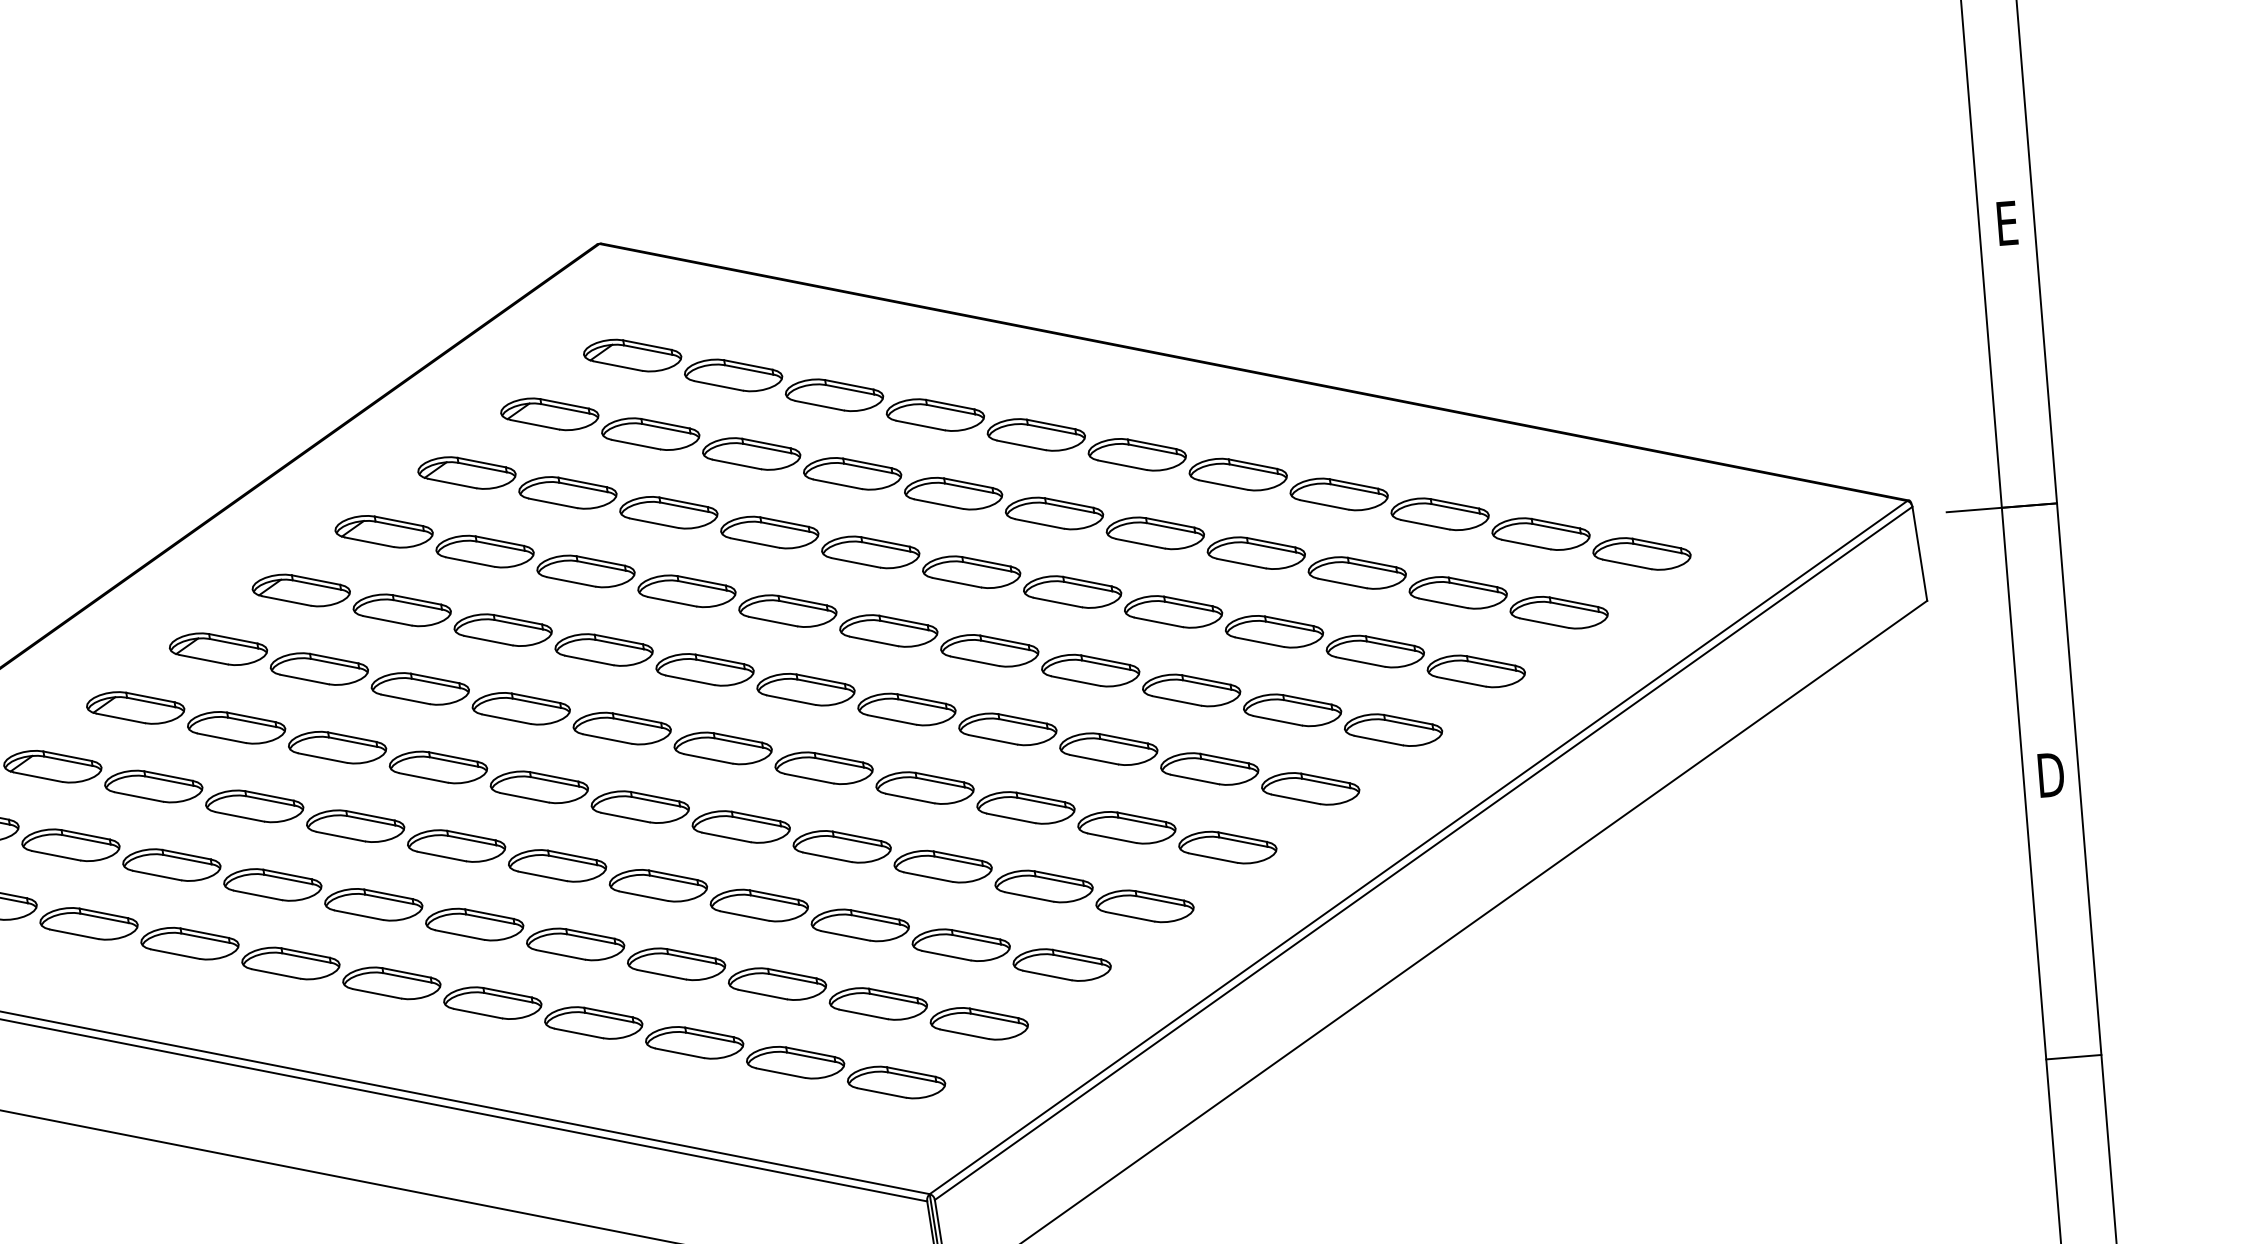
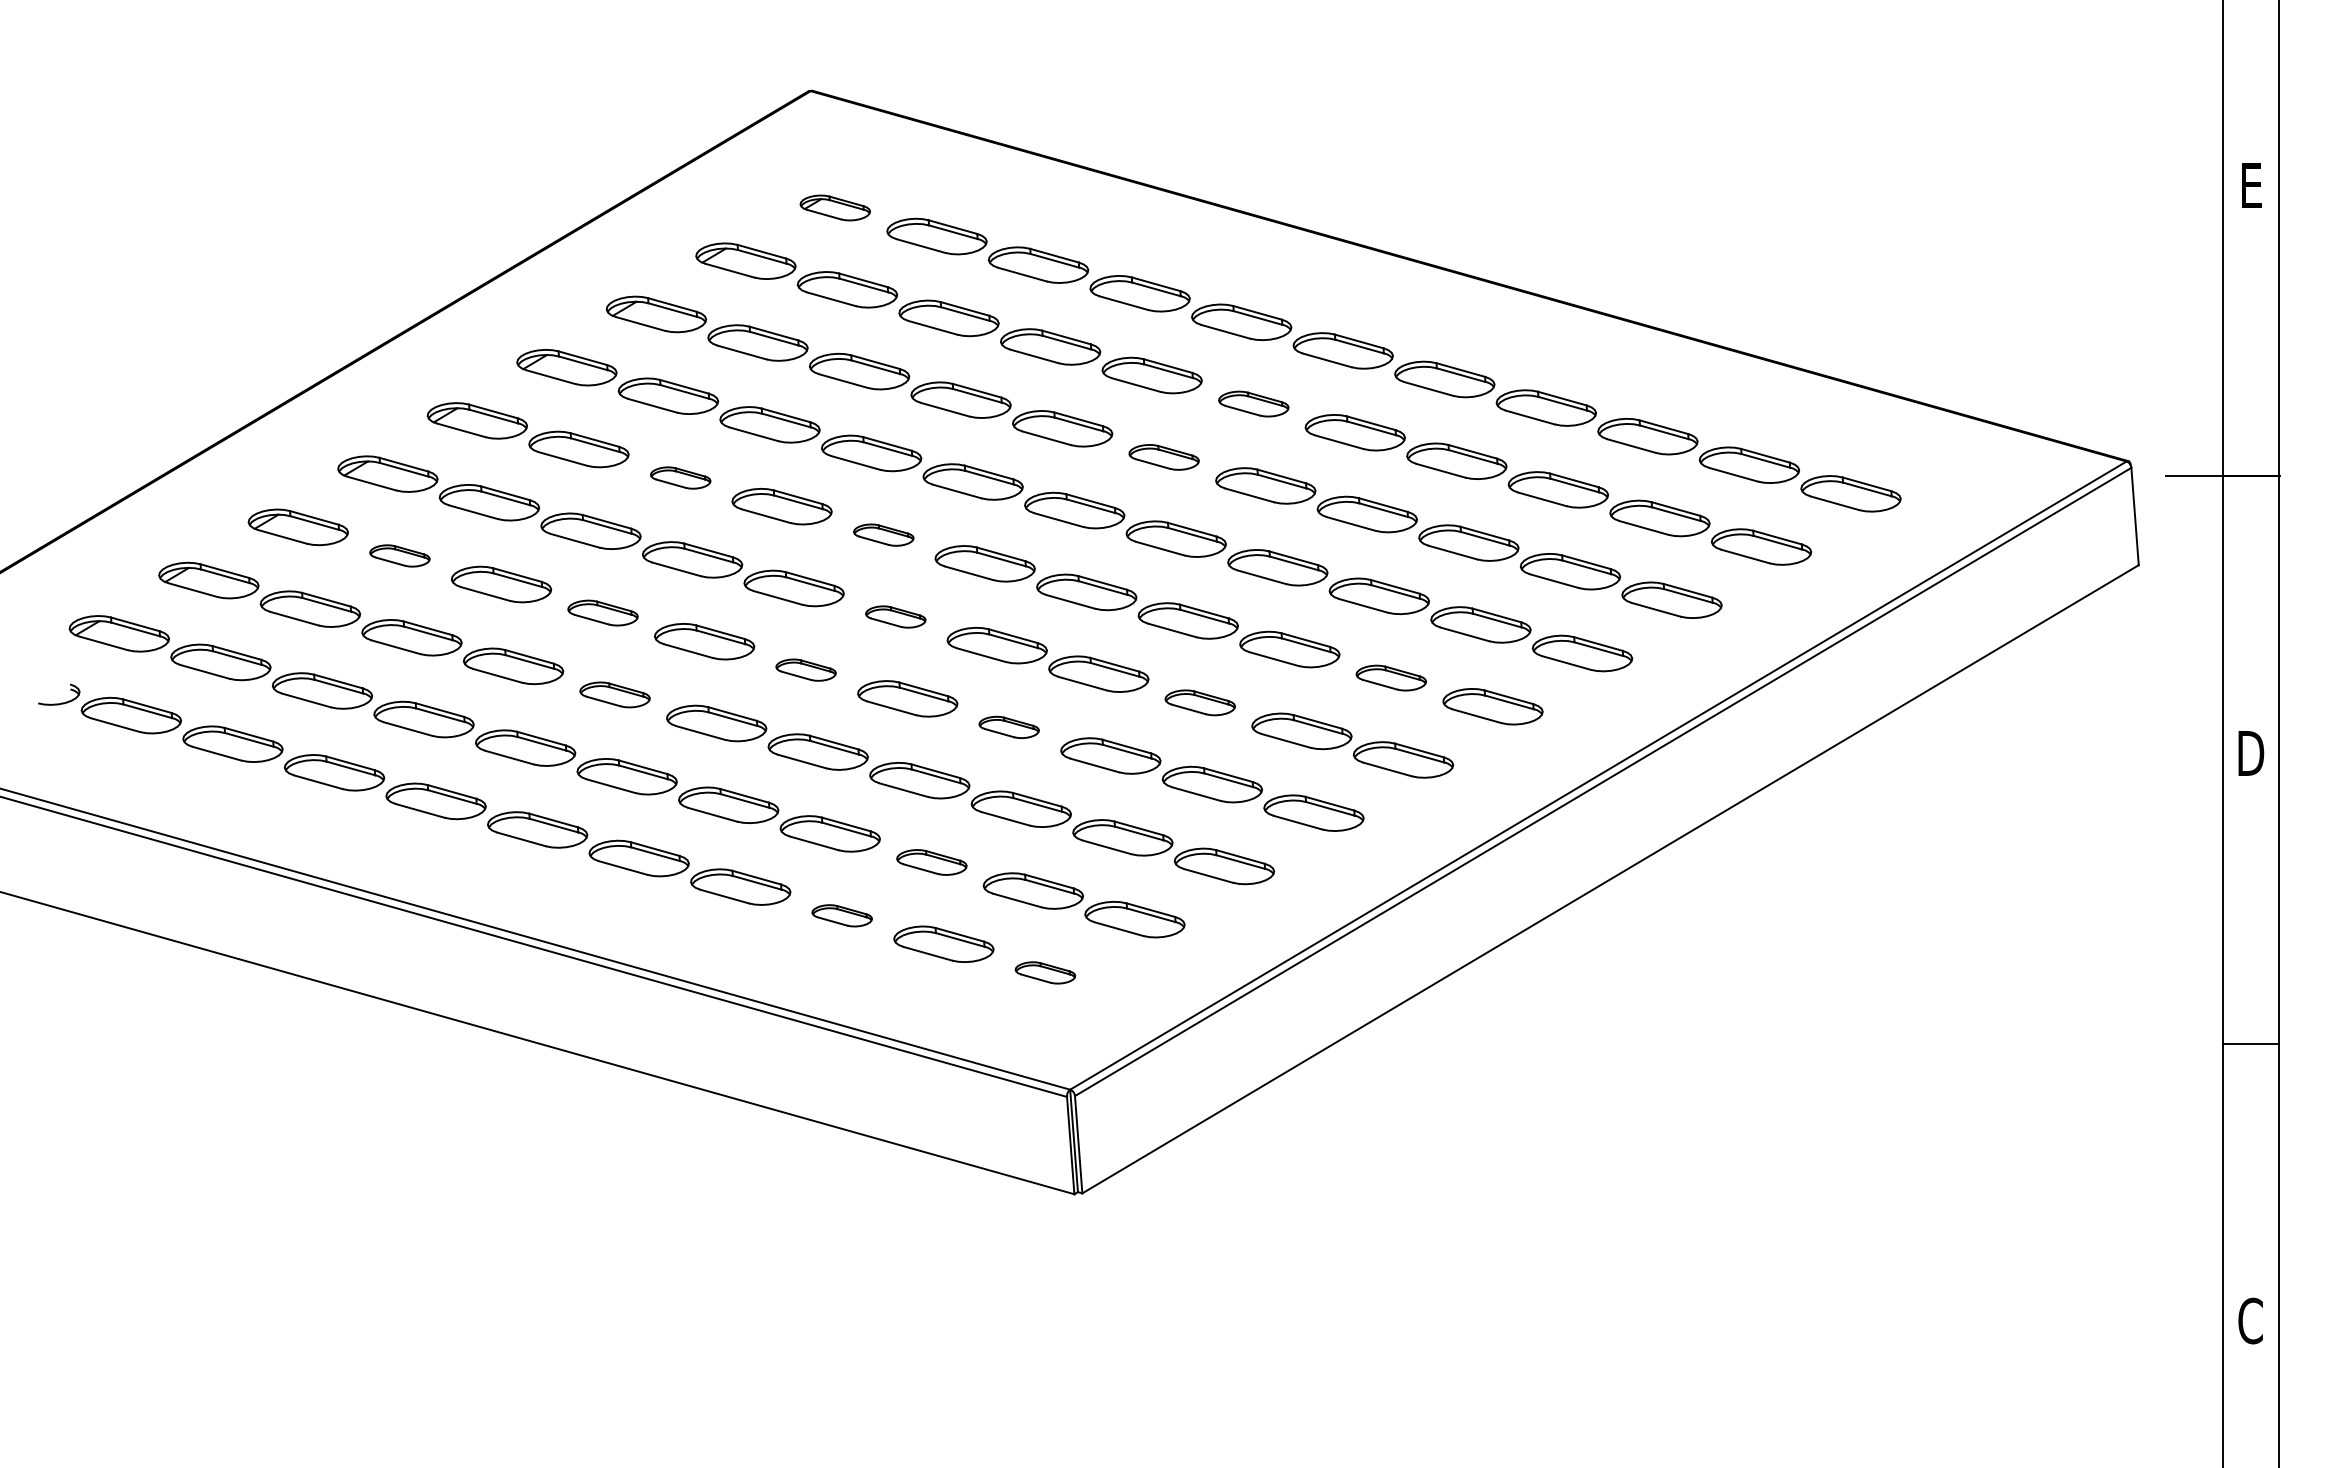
part: (631, 355) -> (834, 207), size x0.7
part: (1054, 512) -> (1253, 403), size x0.7
part: (970, 572) -> (1163, 457), size x0.7
part: (503, 629) -> (680, 477), size x0.6
part: (704, 669) -> (883, 534), size x0.6
part: (236, 727) -> (399, 555), size x0.6
part: (722, 747) -> (895, 616), size x0.6
part: (437, 766) -> (602, 612), size x0.7
part: (1208, 768) -> (1390, 677), size x0.7
part: (639, 806) -> (805, 669), size x0.6
part: (1025, 807) -> (1199, 702), size x0.7
part: (455, 845) -> (614, 694), size x0.7
part: (841, 846) -> (1008, 727), size x0.6
part: (777, 984) -> (931, 862), size x0.7
part: (693, 1042) -> (841, 915), size x0.6
part: (896, 1082) -> (1045, 972), size x0.6

